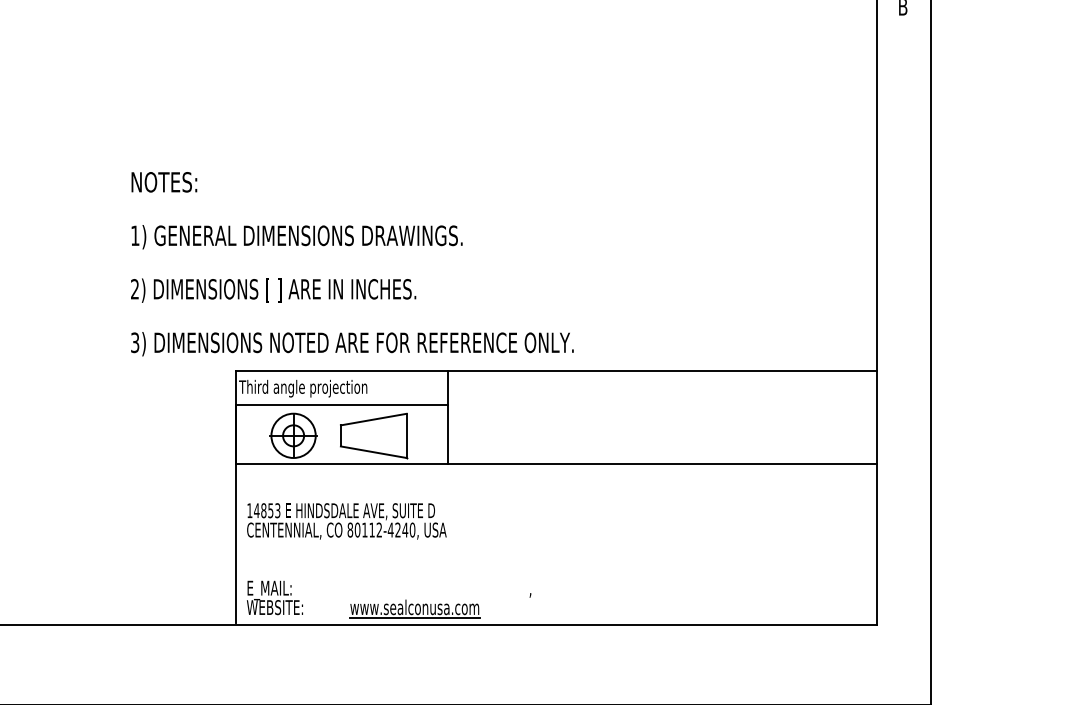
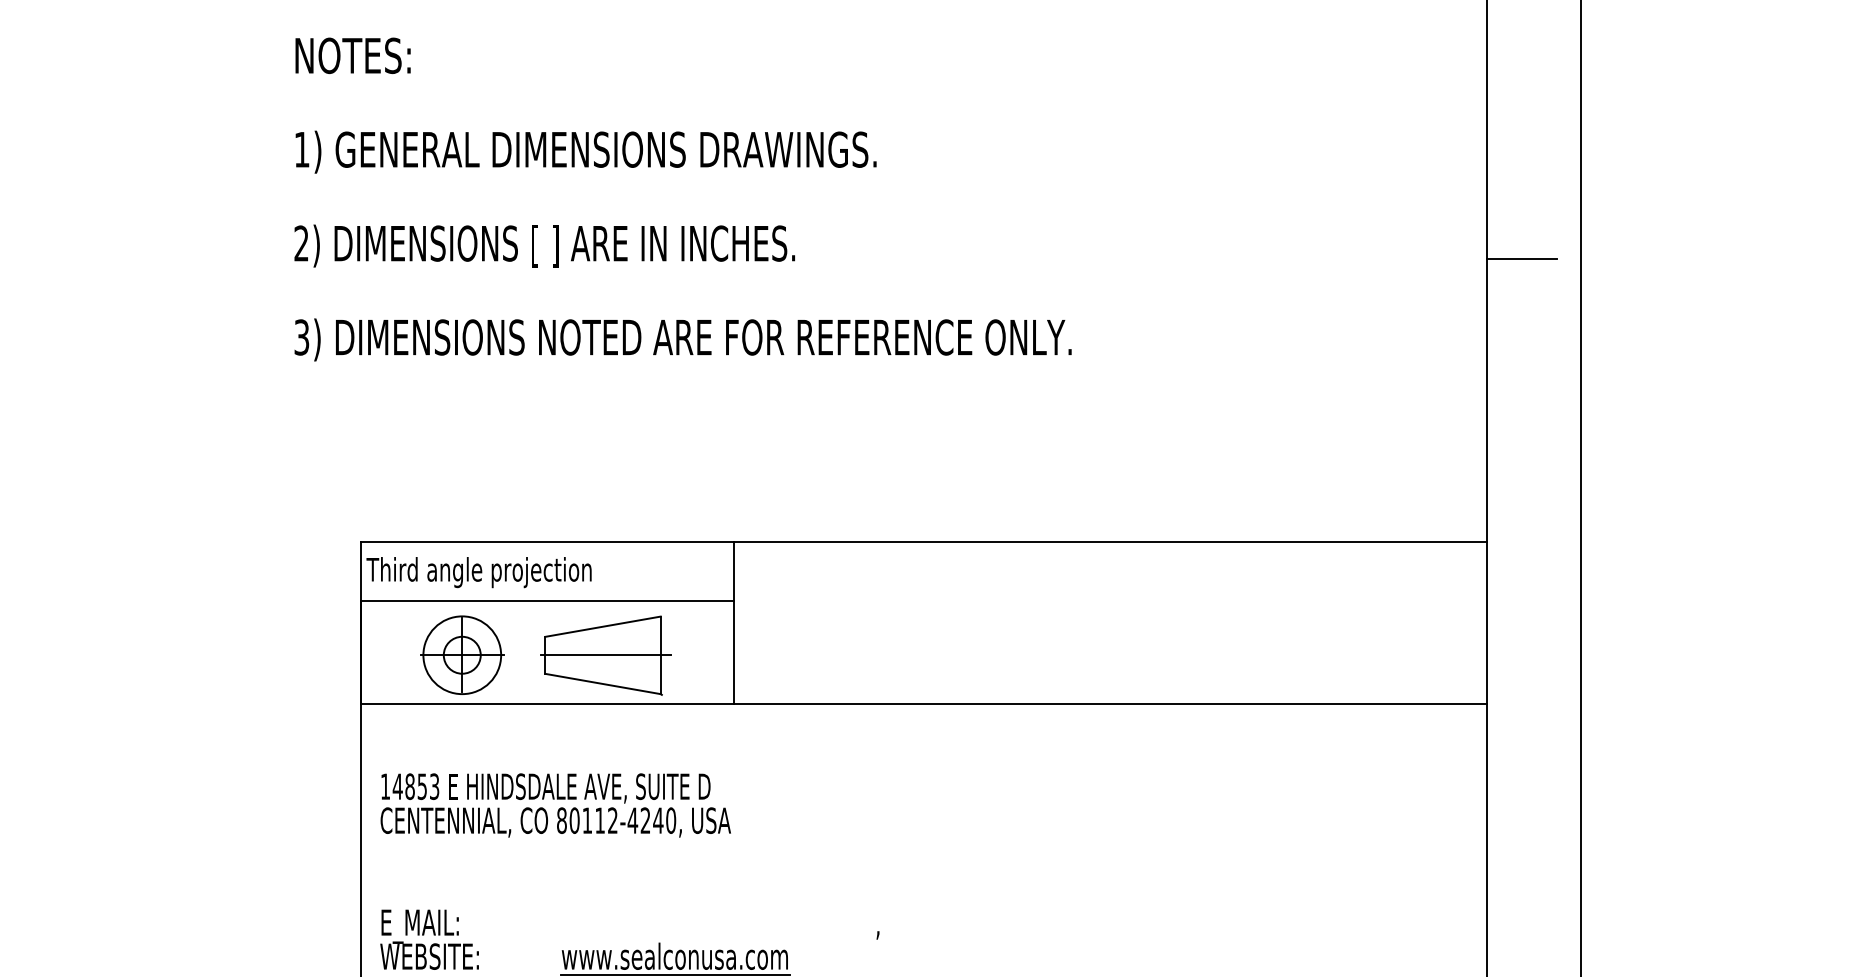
line: (897, 210) -> (1522, 259), added
text: (352, 264) -> (683, 200), moved
line: (375, 435) -> (606, 654), added

